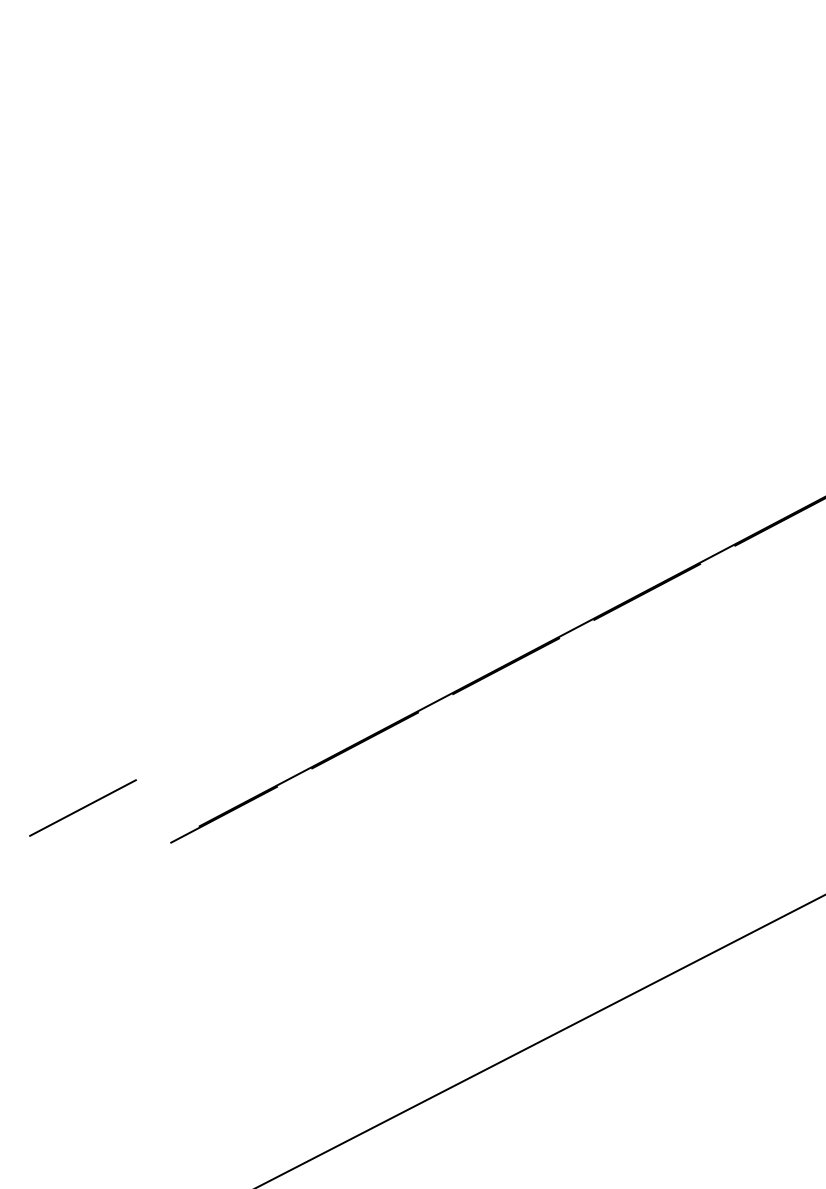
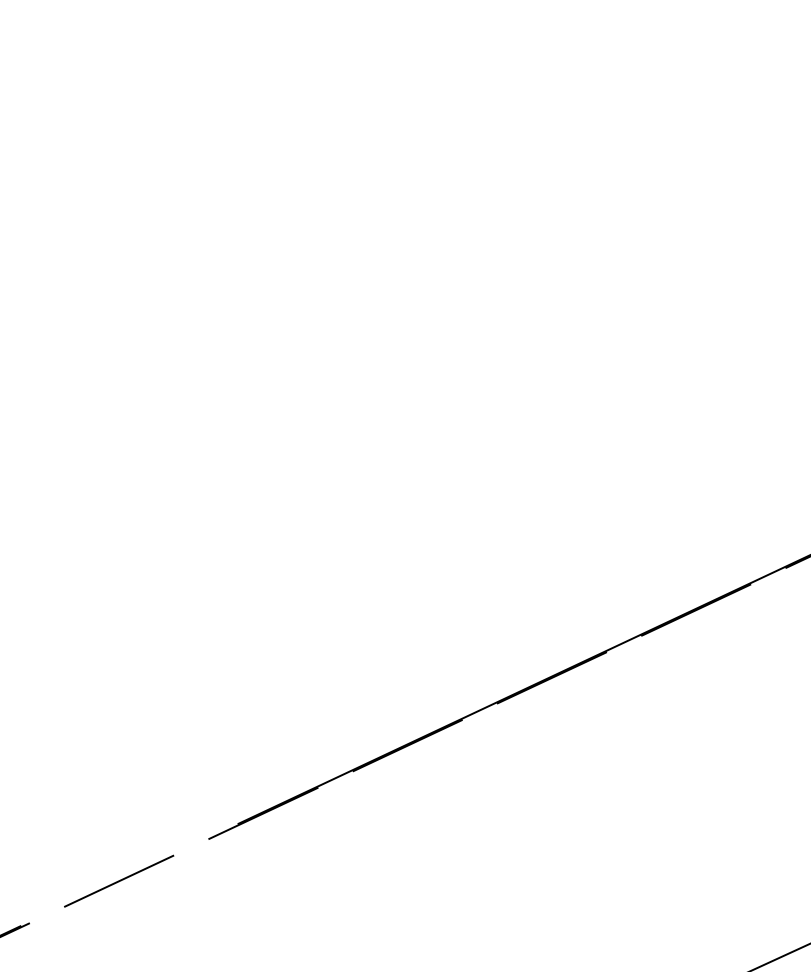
line: (82, 807) -> (118, 880), moved

